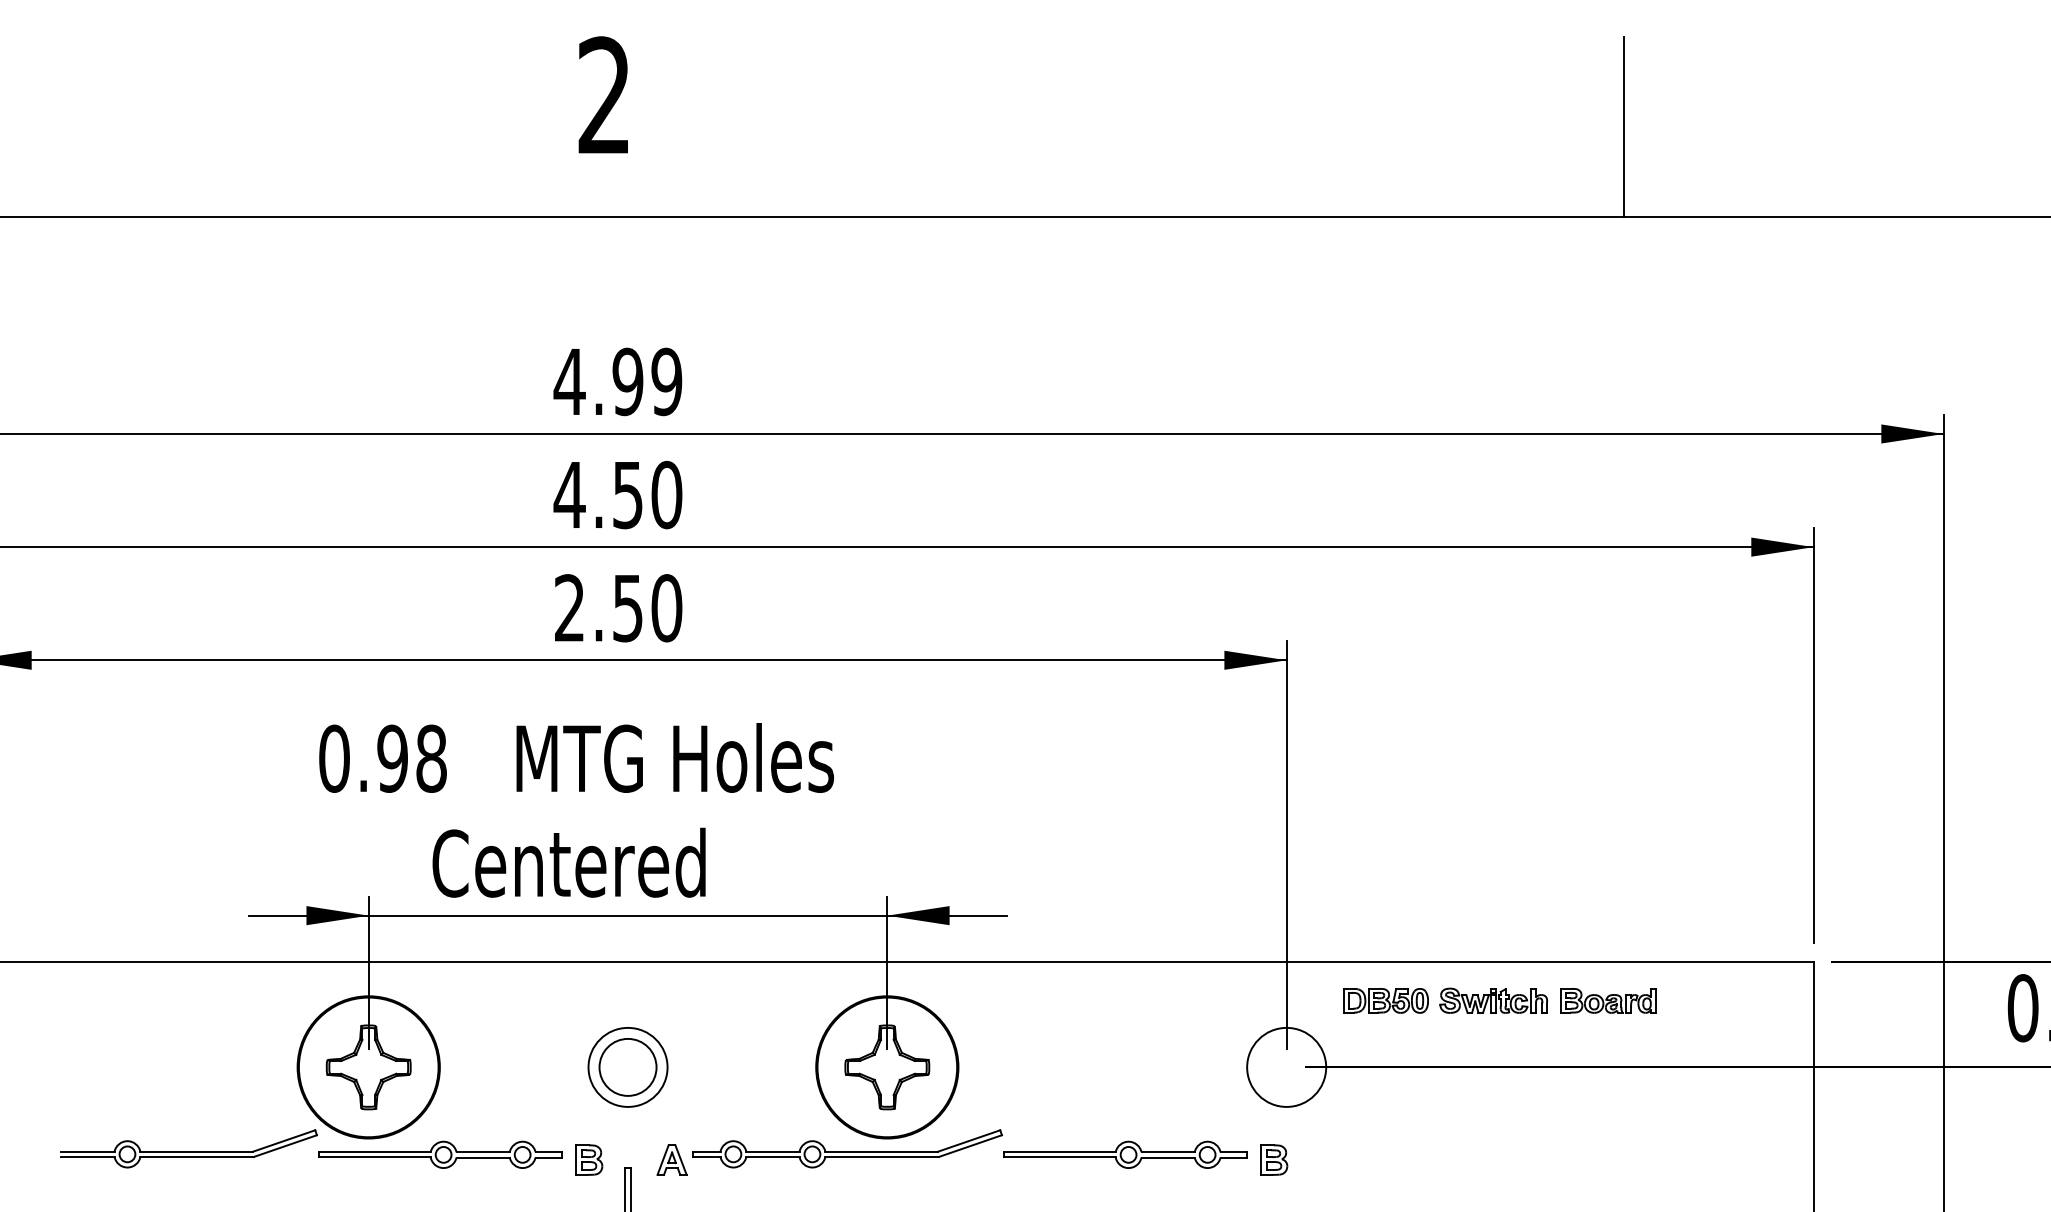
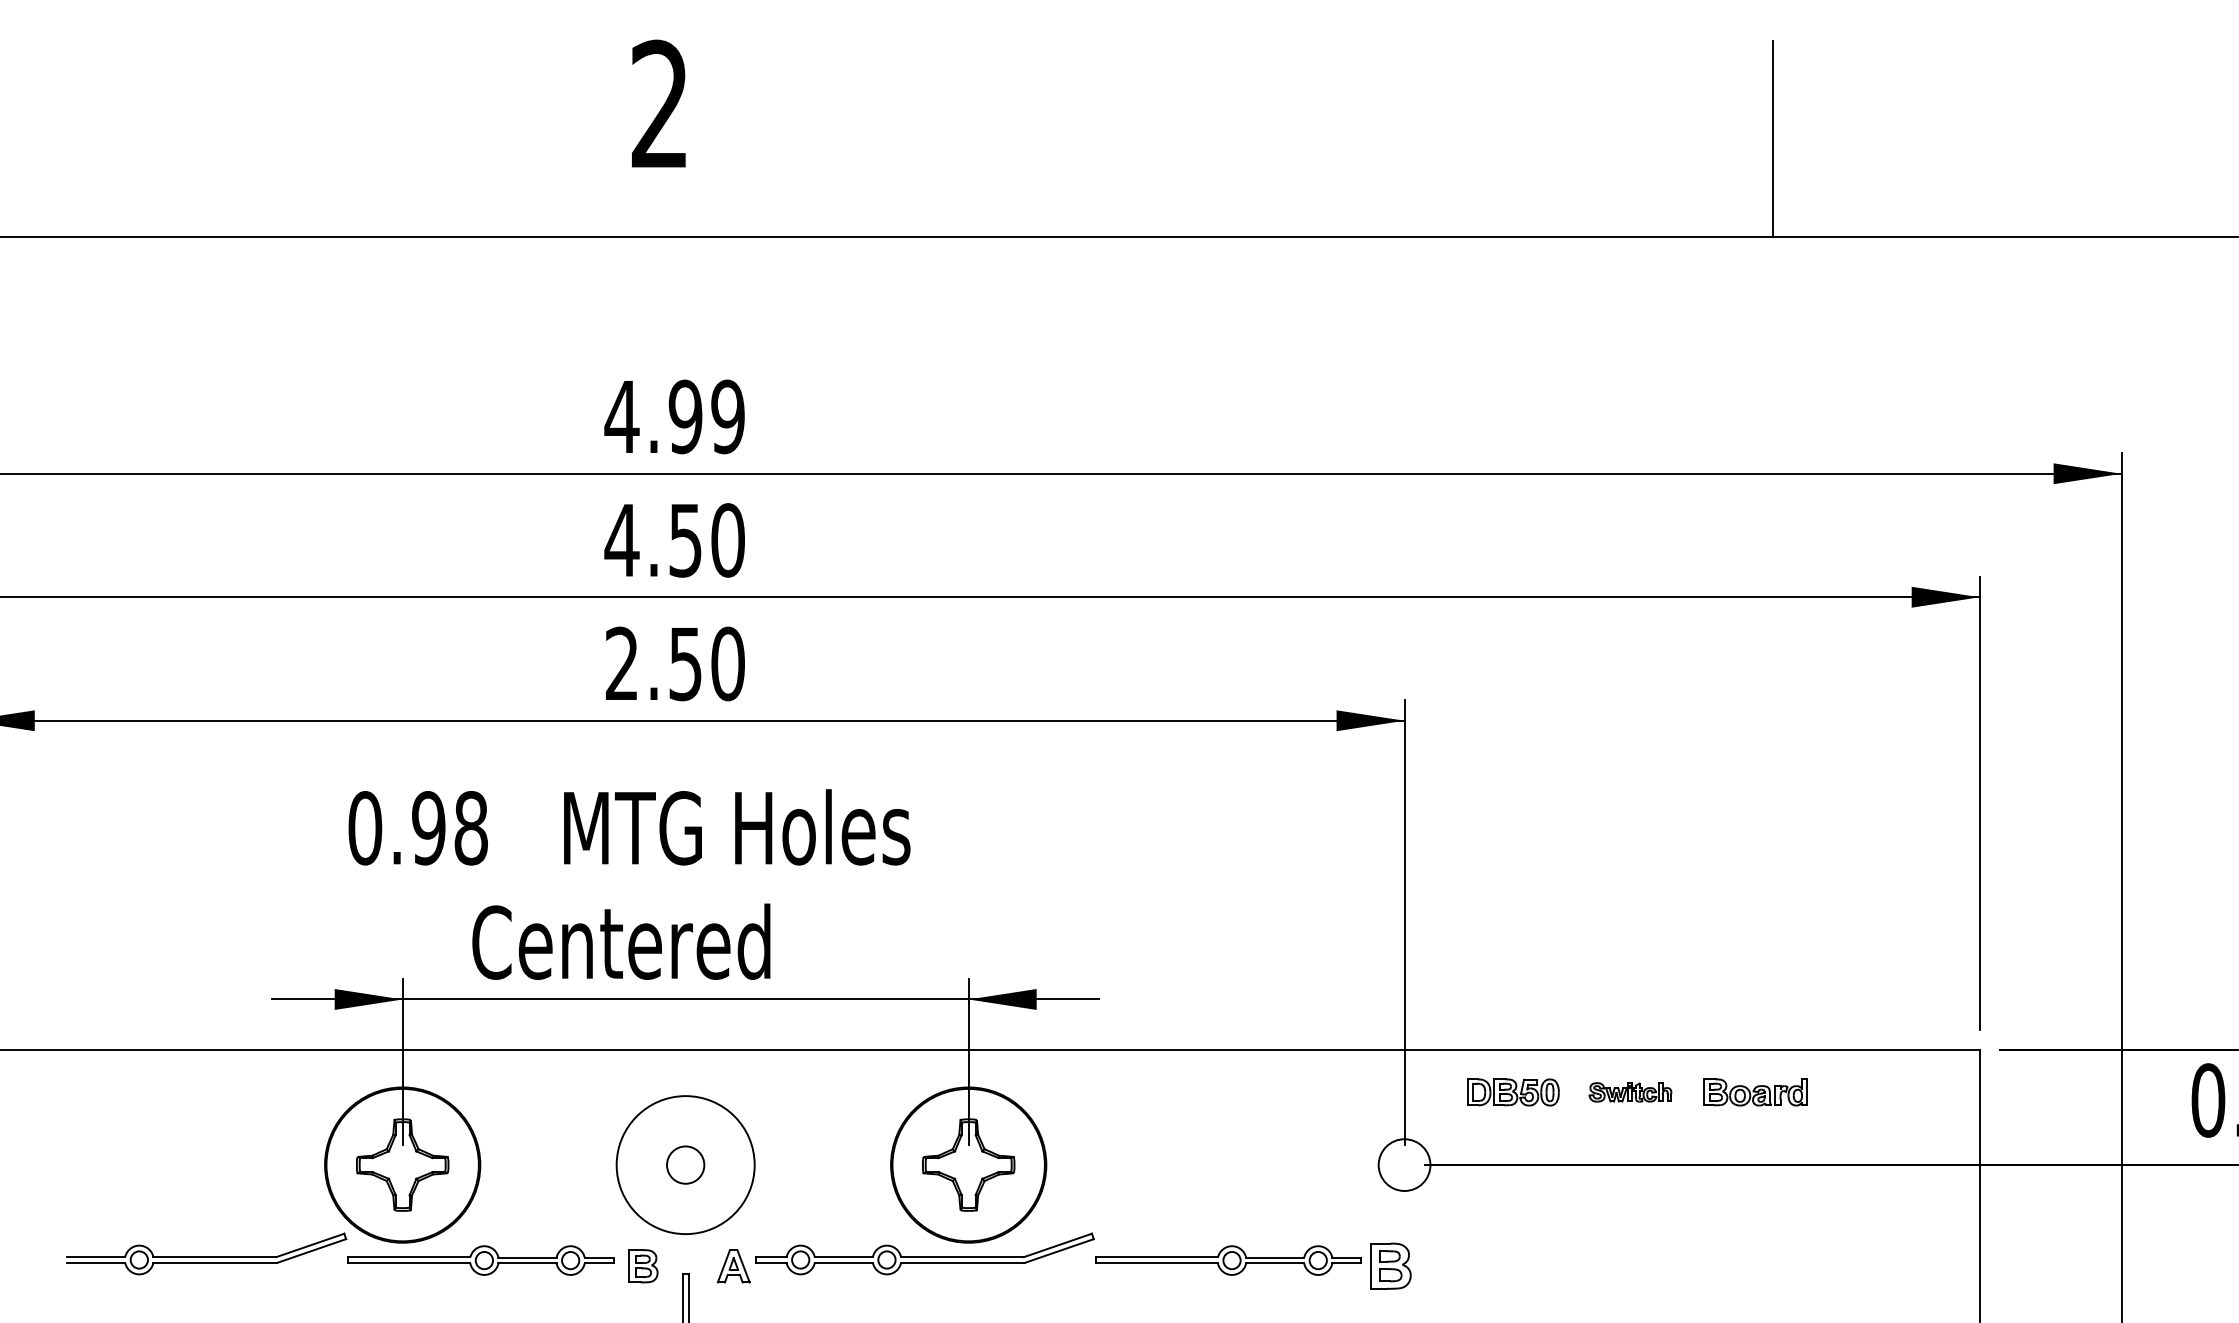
part: (1493, 1000) -> (1630, 1092), size x0.7
circle: (627, 1066) -> (685, 1164), size x1.6
circle: (1286, 1066) -> (1404, 1164), size x0.6
circle: (627, 1067) -> (685, 1165), size x0.6
part: (1274, 1160) -> (1391, 1266), size x1.4

